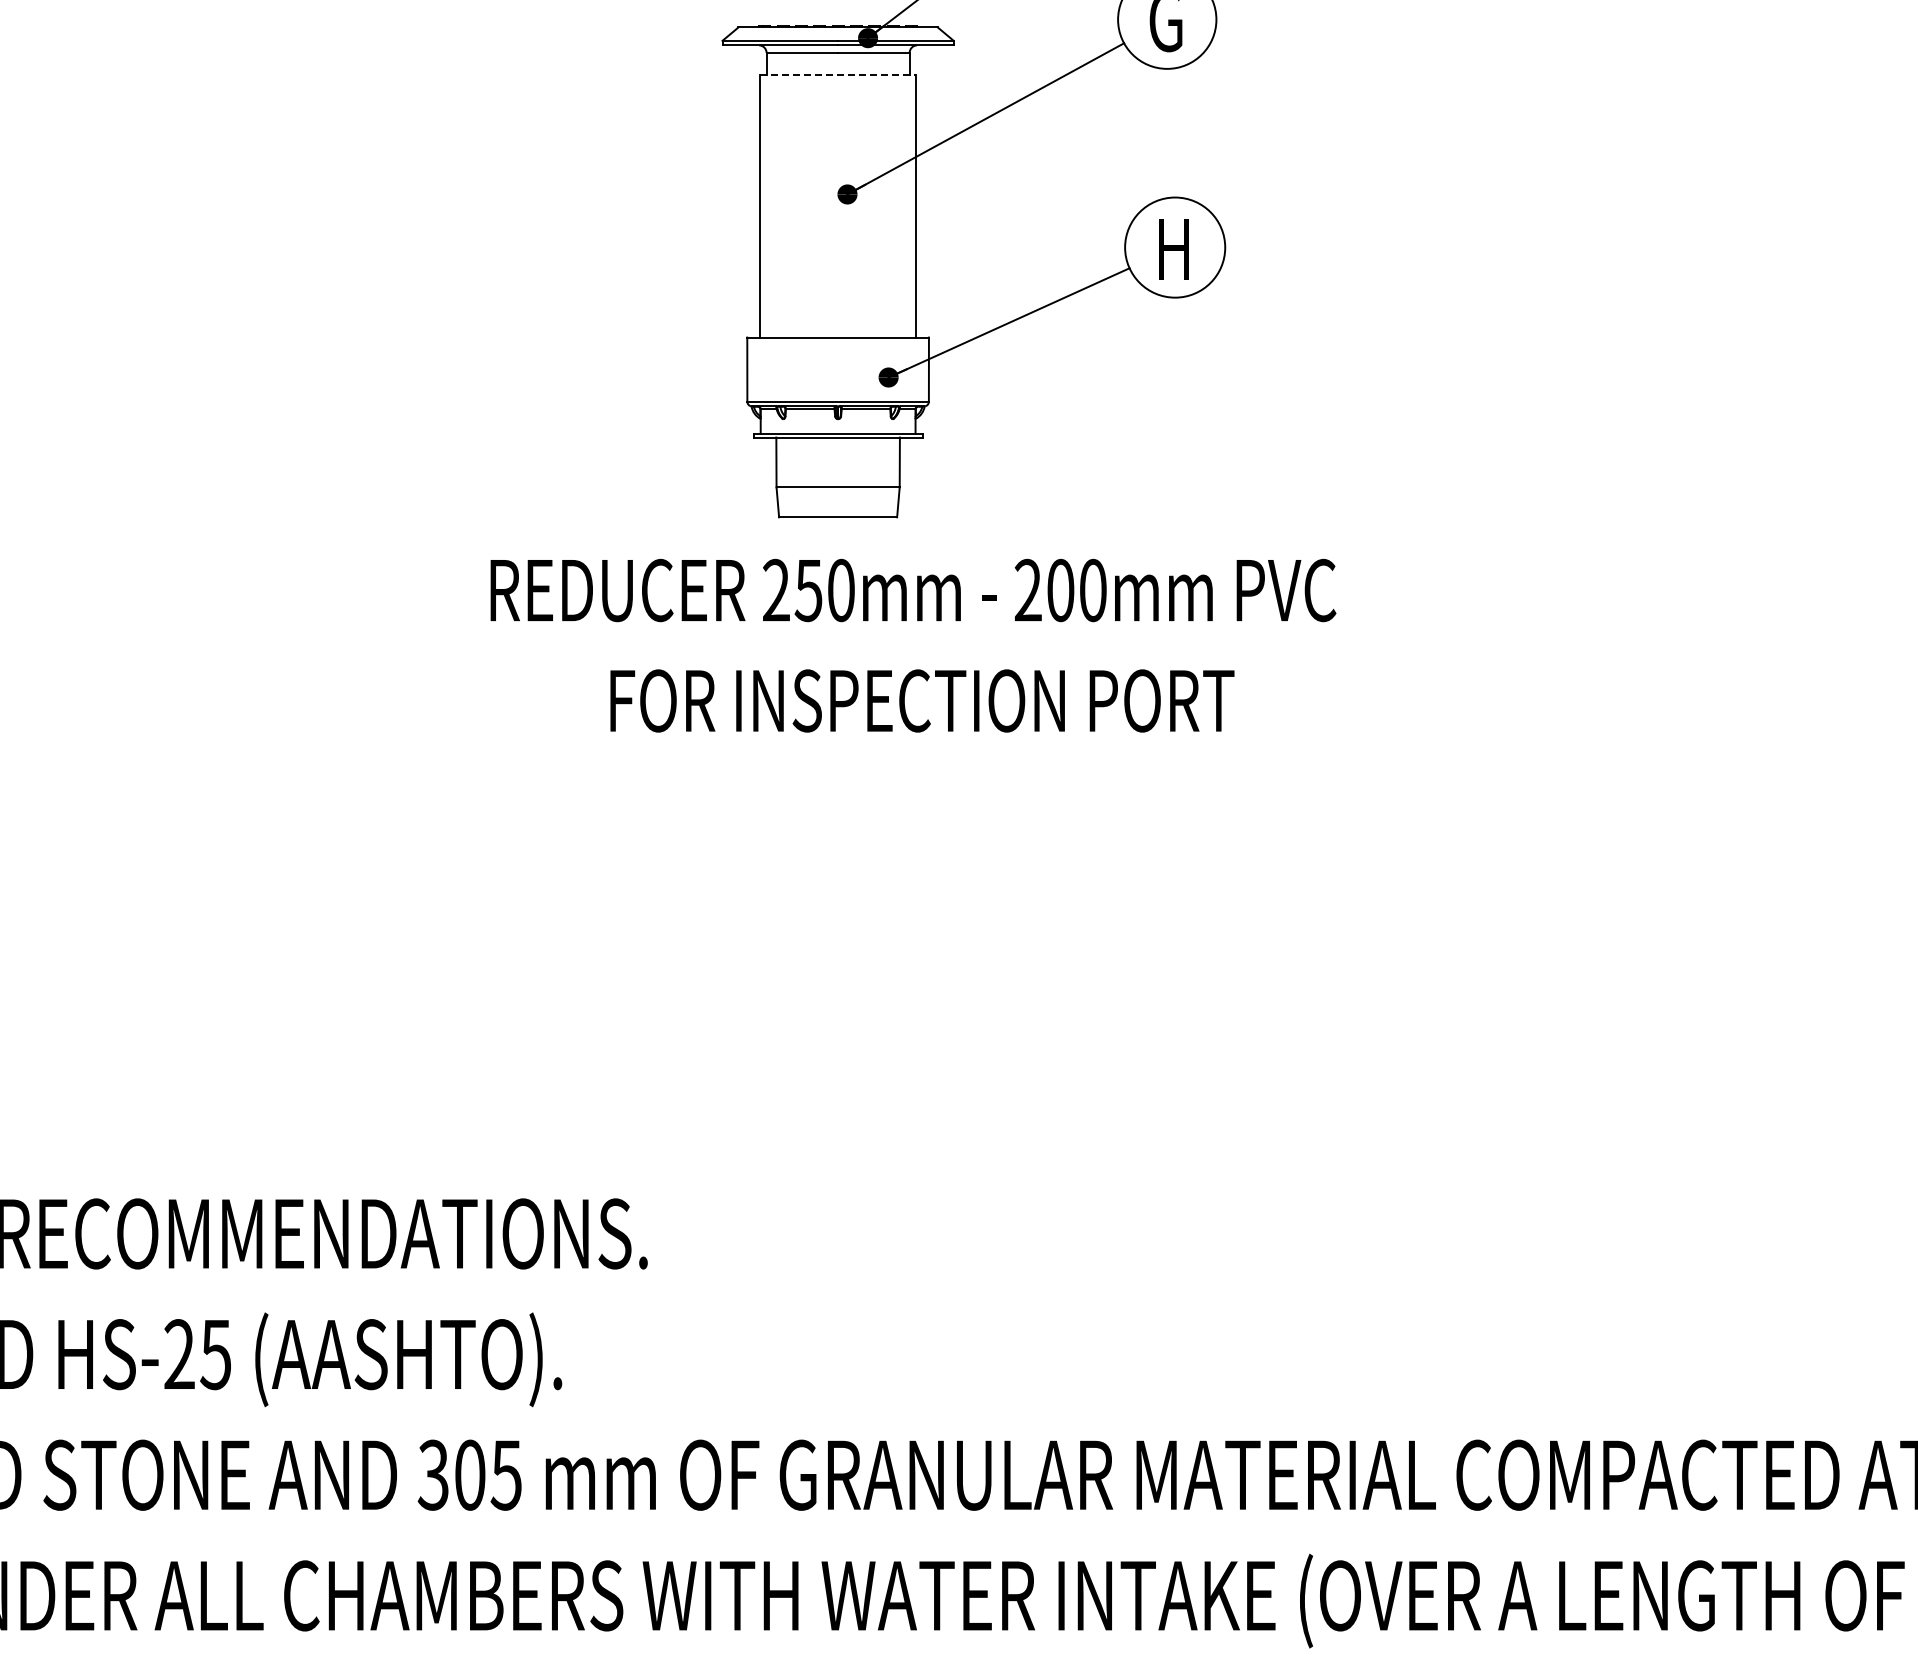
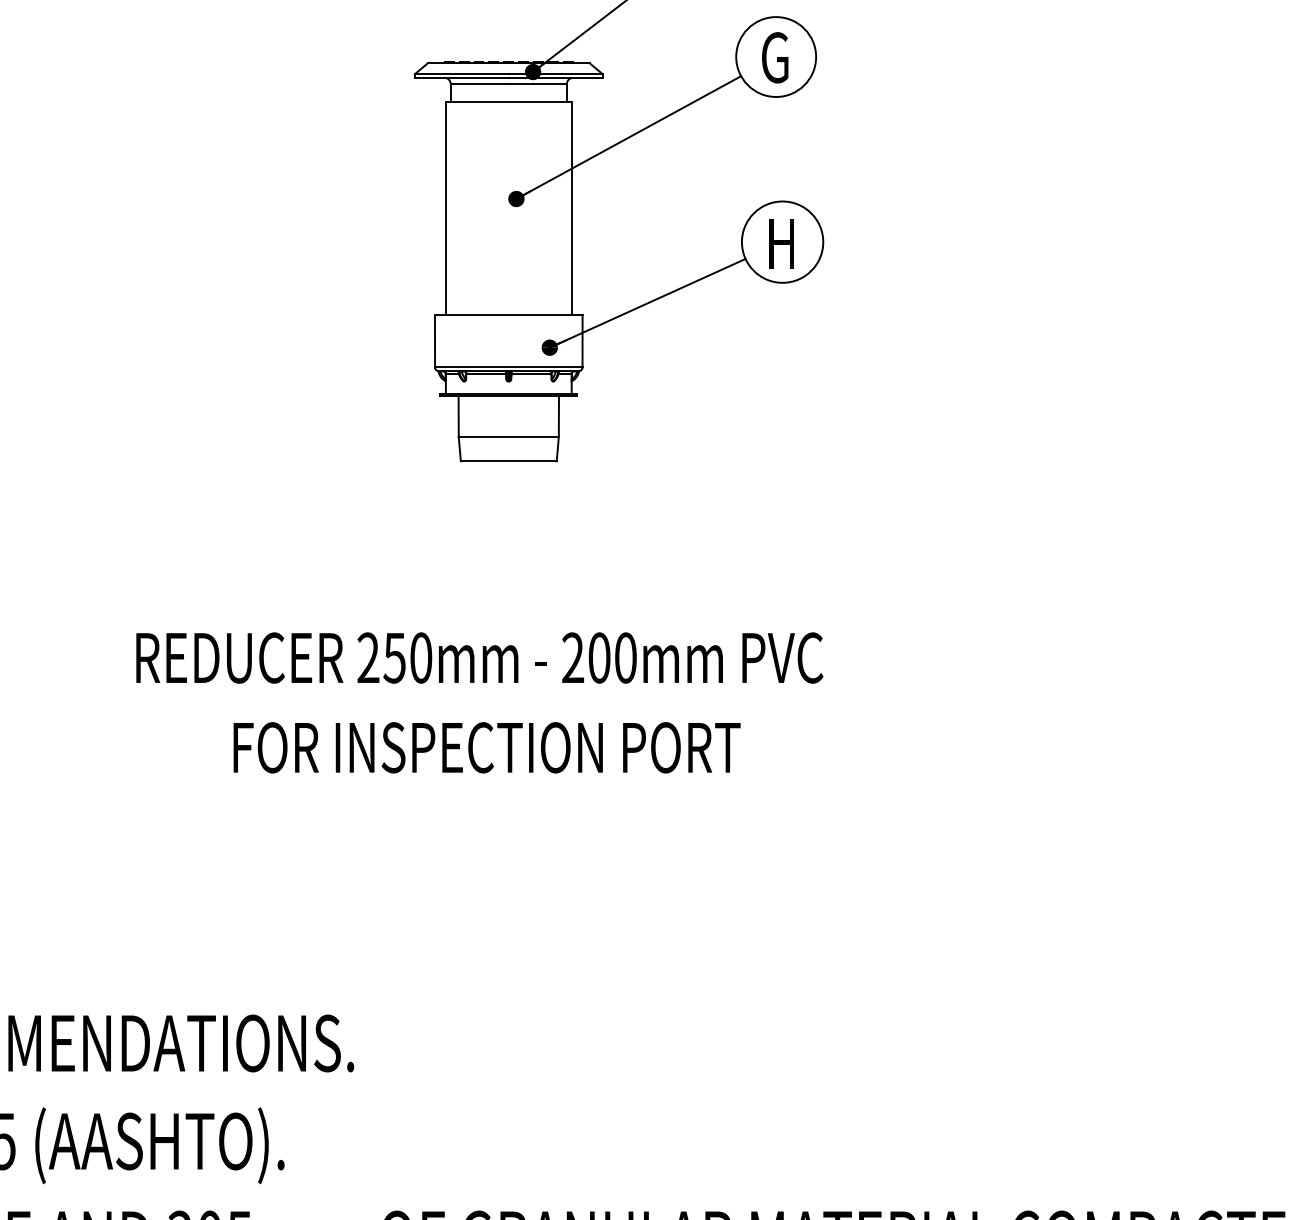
line: (838, 74) -> (509, 101), dashed -> solid
text: (913, 645) -> (479, 702), moved

